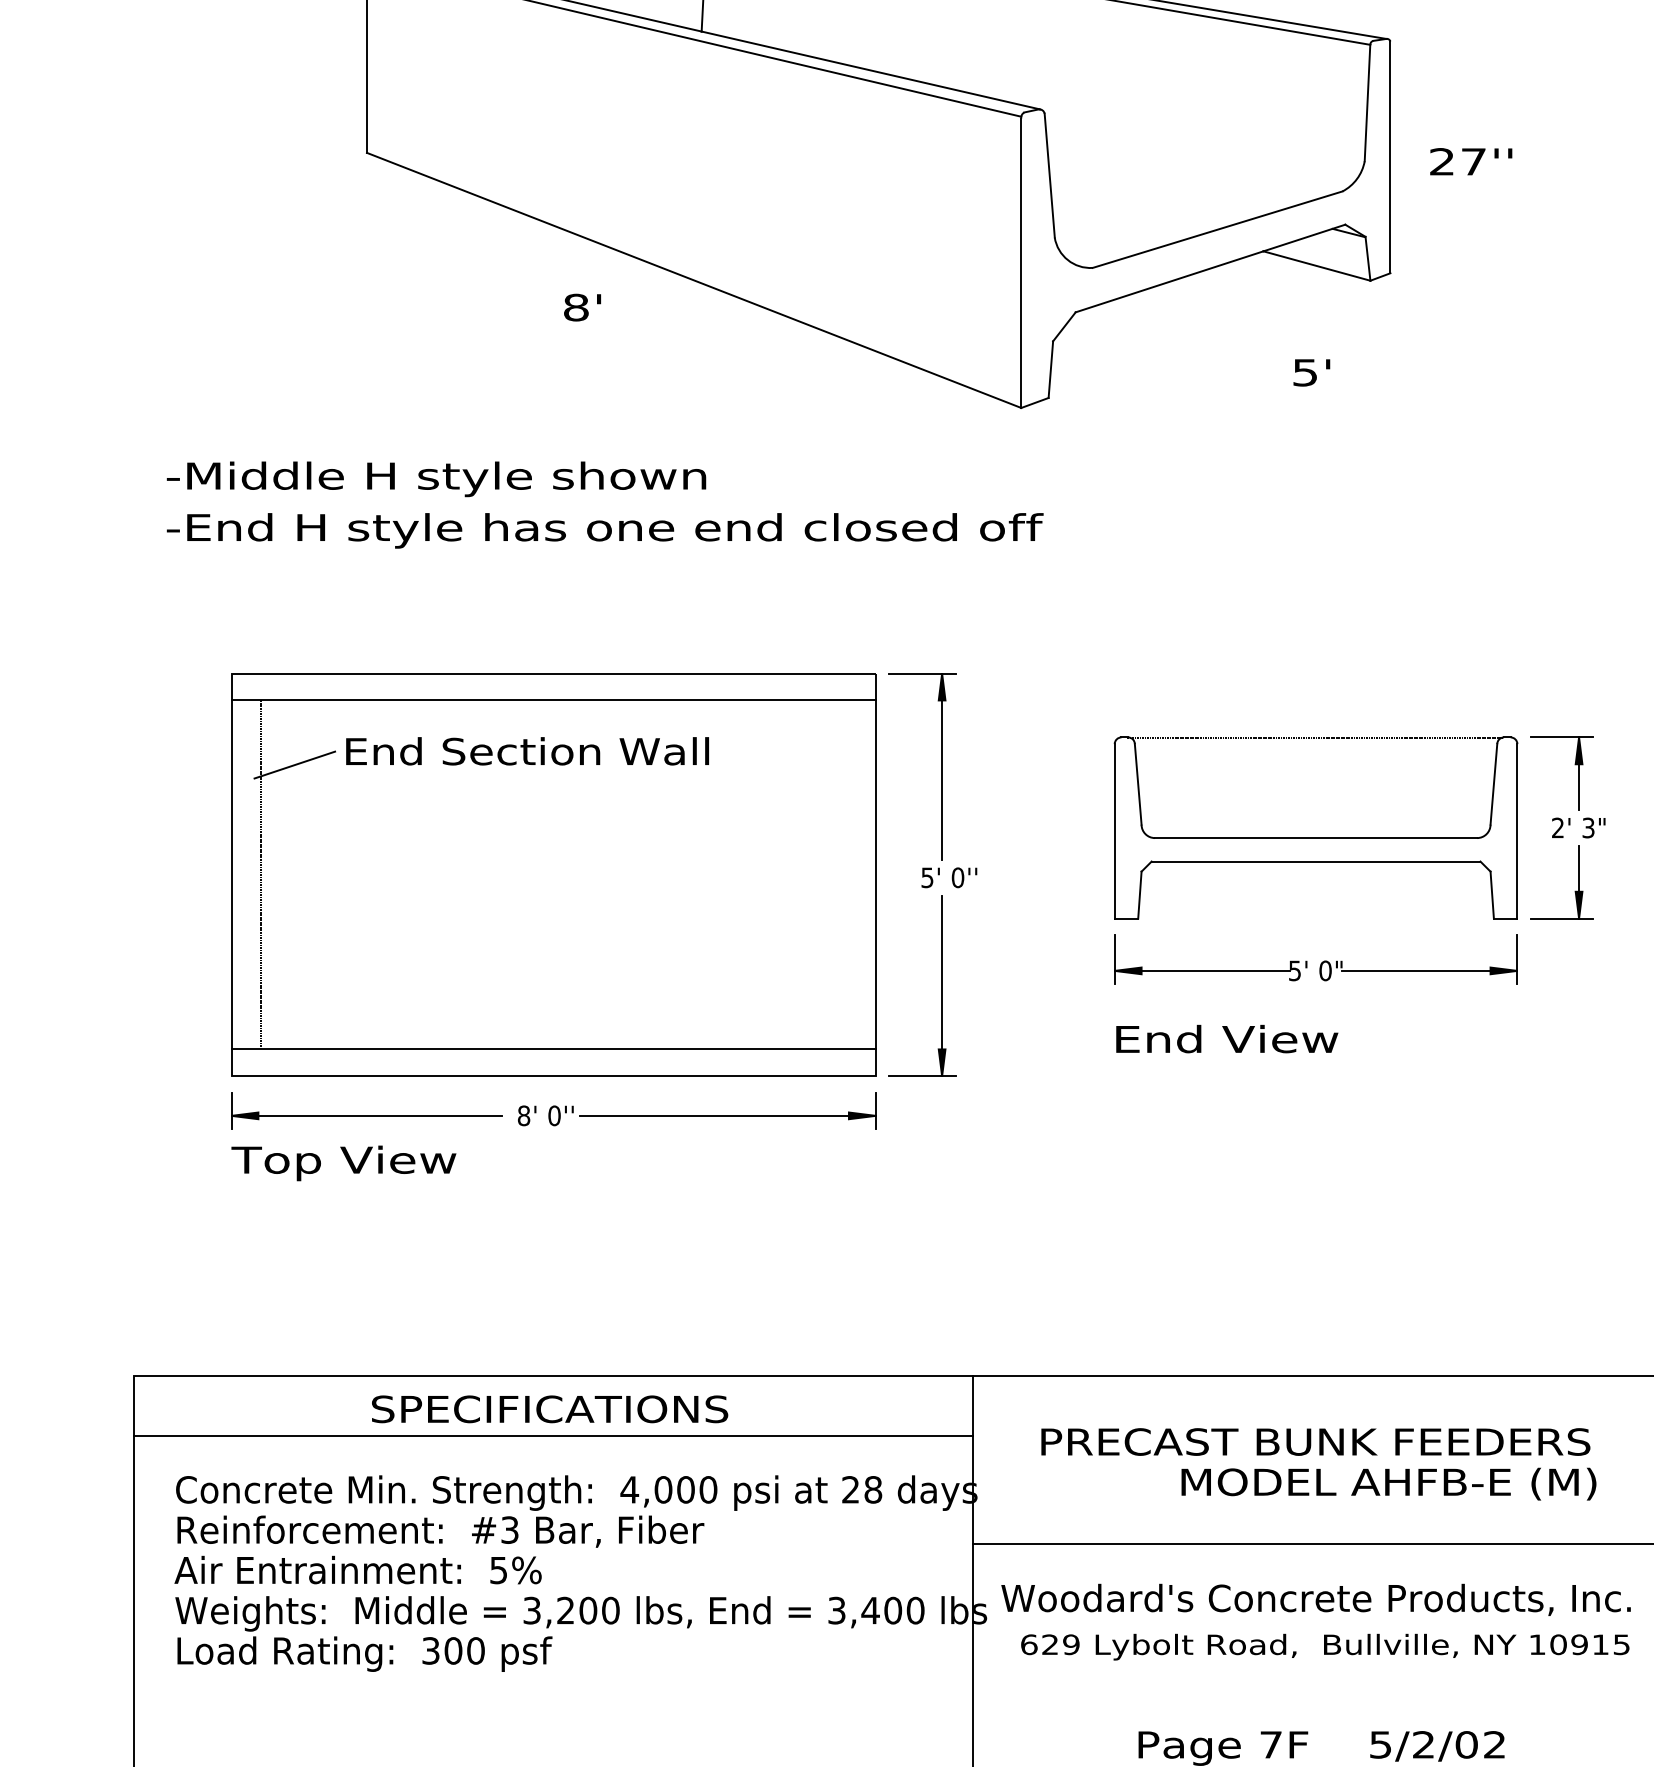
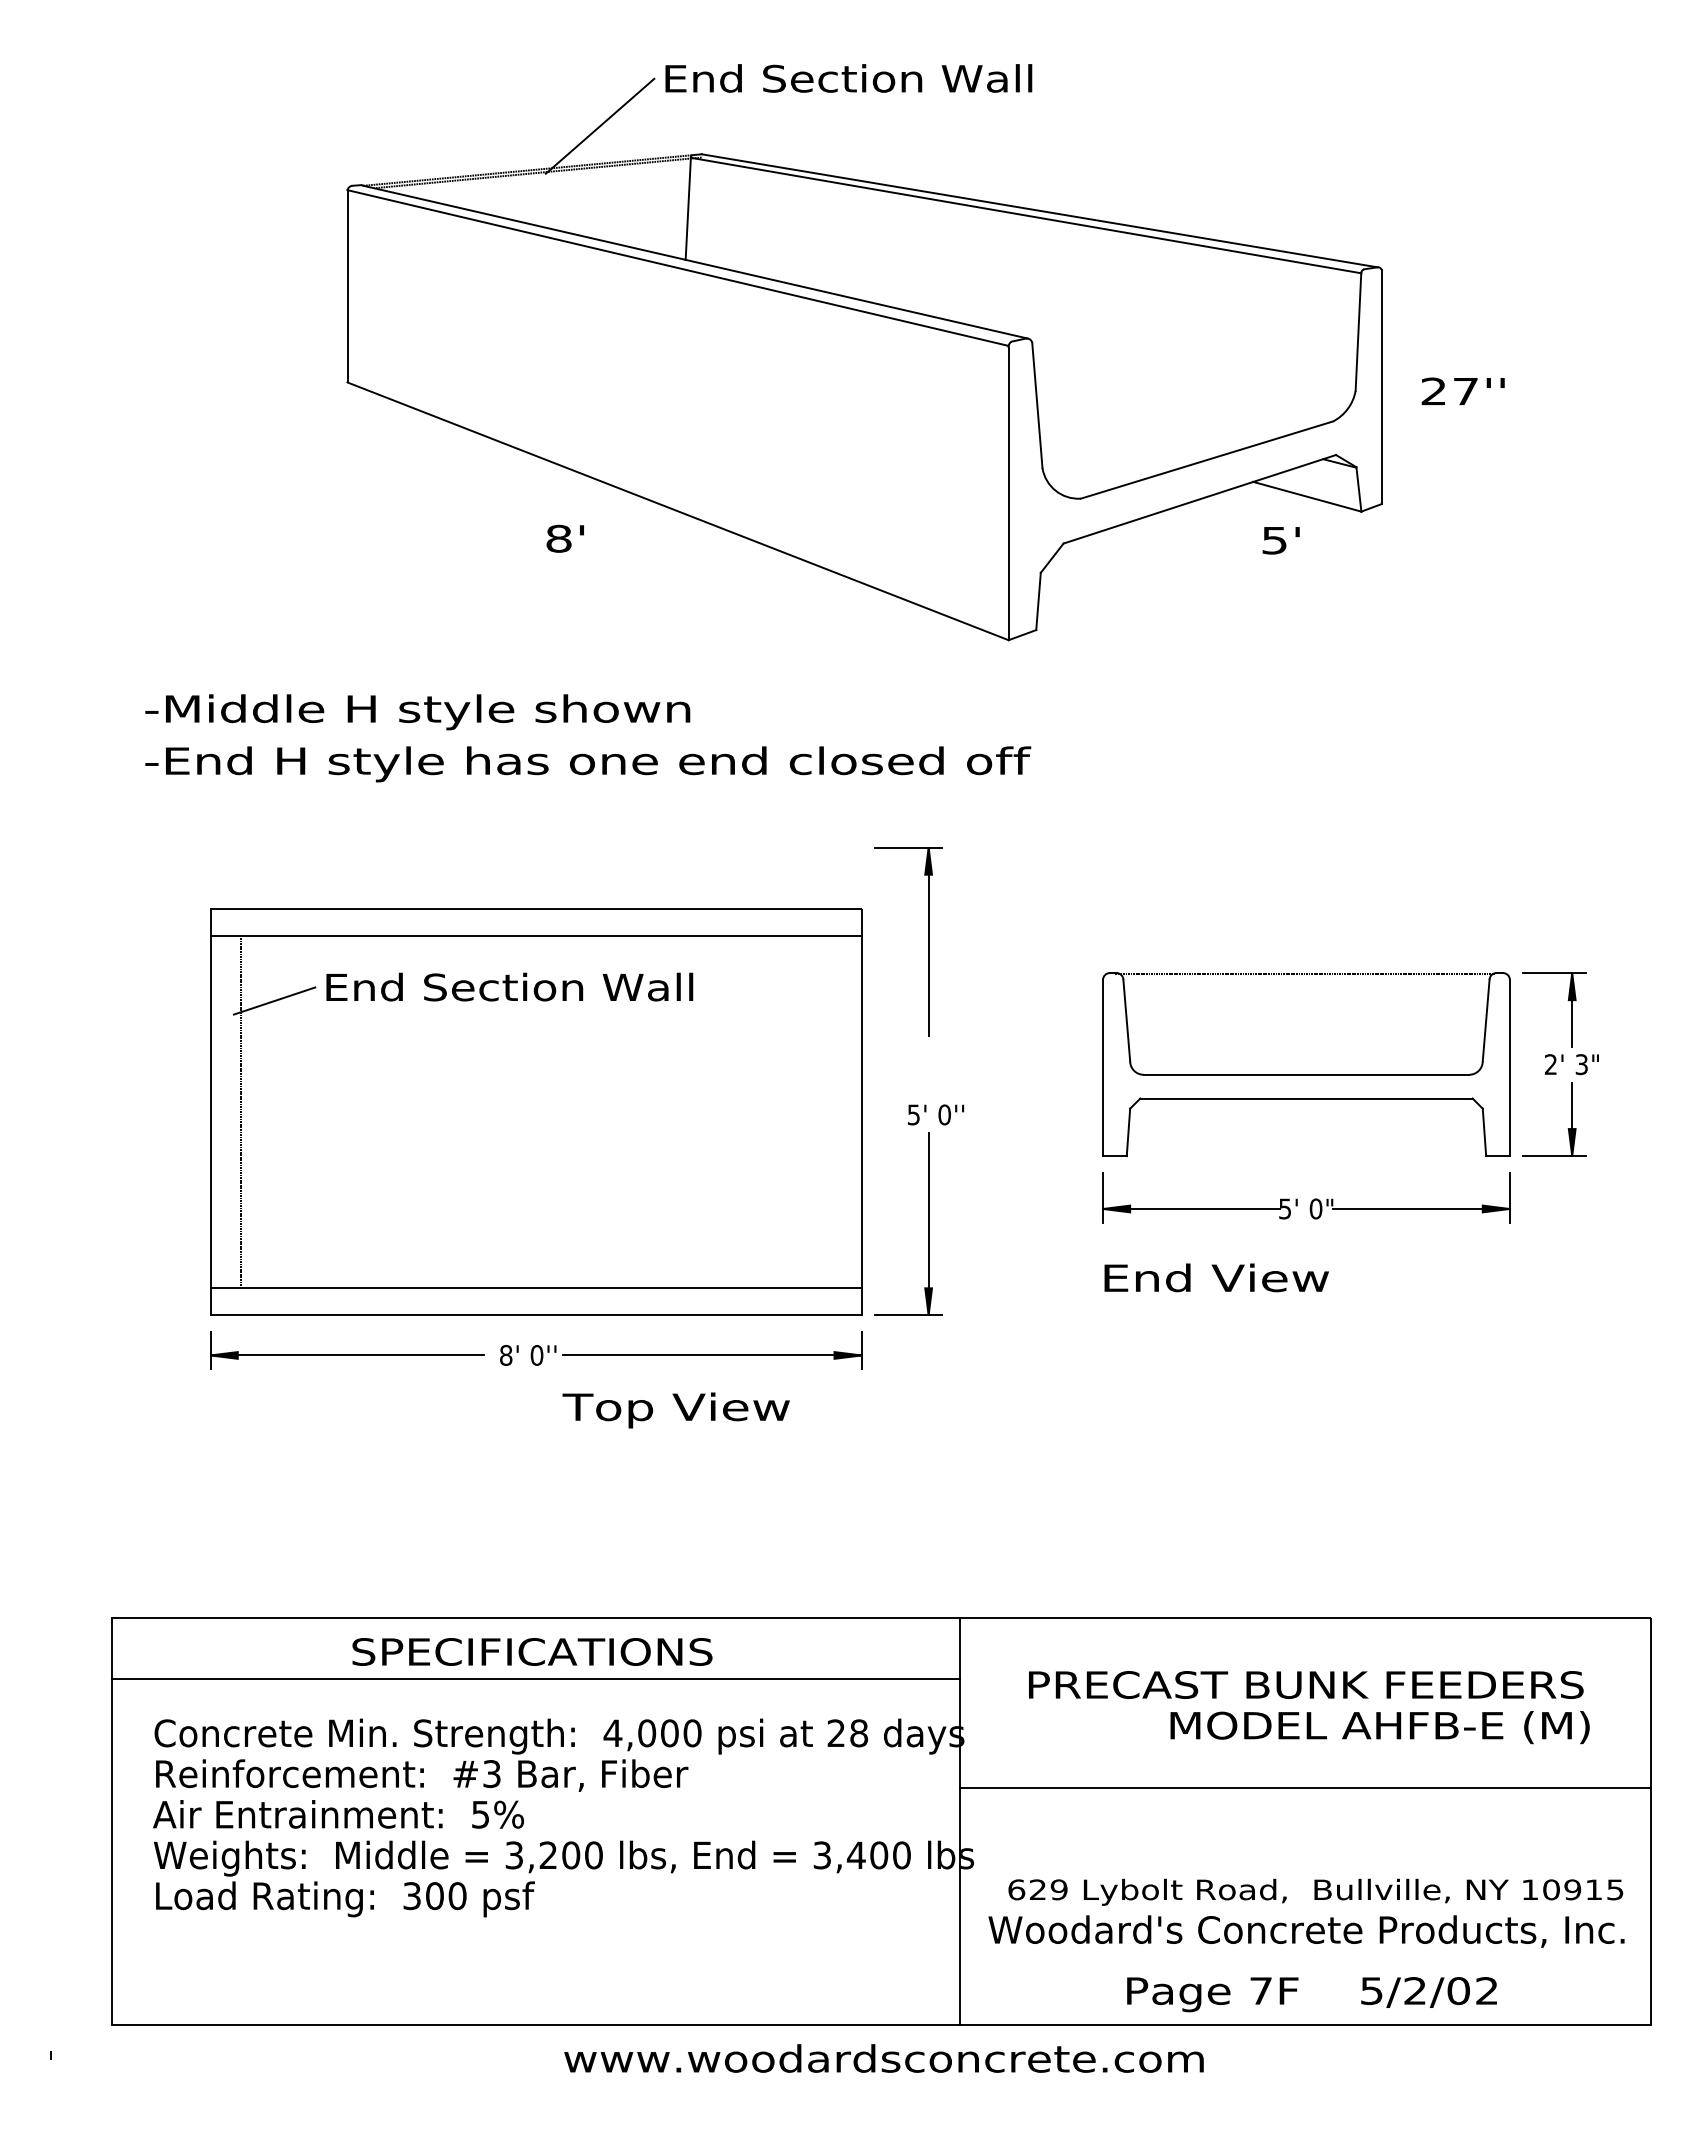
text: (1311, 372) -> (1280, 540), moved
part: (941, 766) -> (928, 941), moved
text: (343, 1163) -> (675, 1410), moved
text: (1316, 1599) -> (1306, 1931), moved

